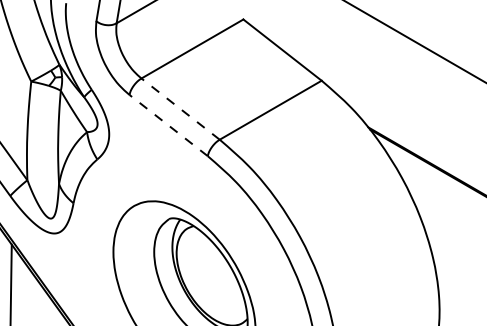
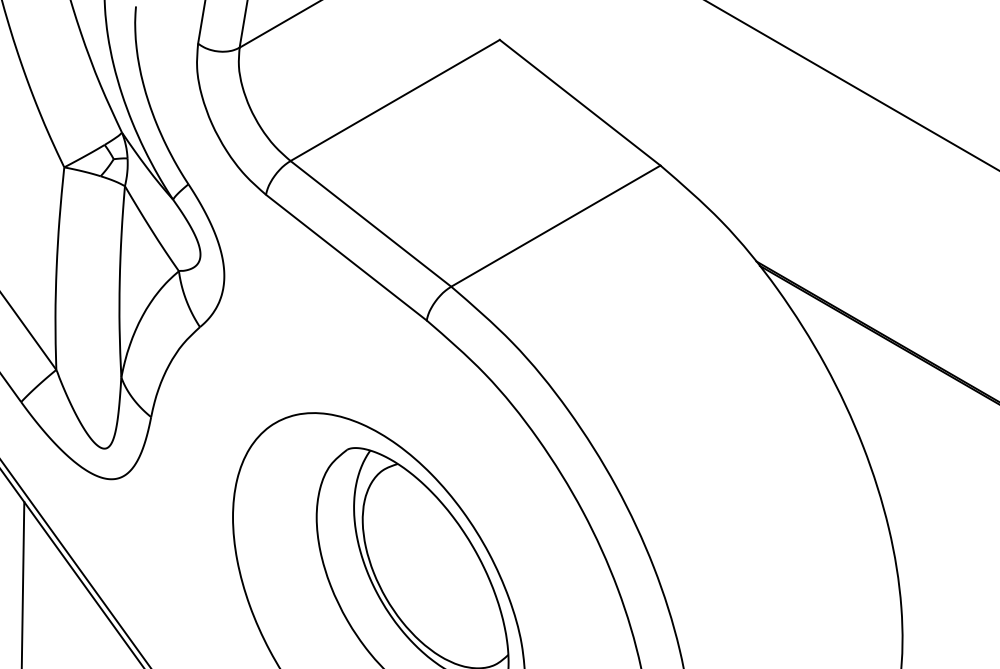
line: (180, 109) -> (370, 224), dashed -> solid
line: (168, 125) -> (346, 257), dashed -> solid

